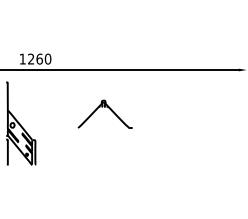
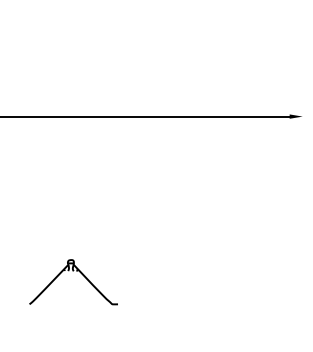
part: (104, 113) -> (72, 280), moved

